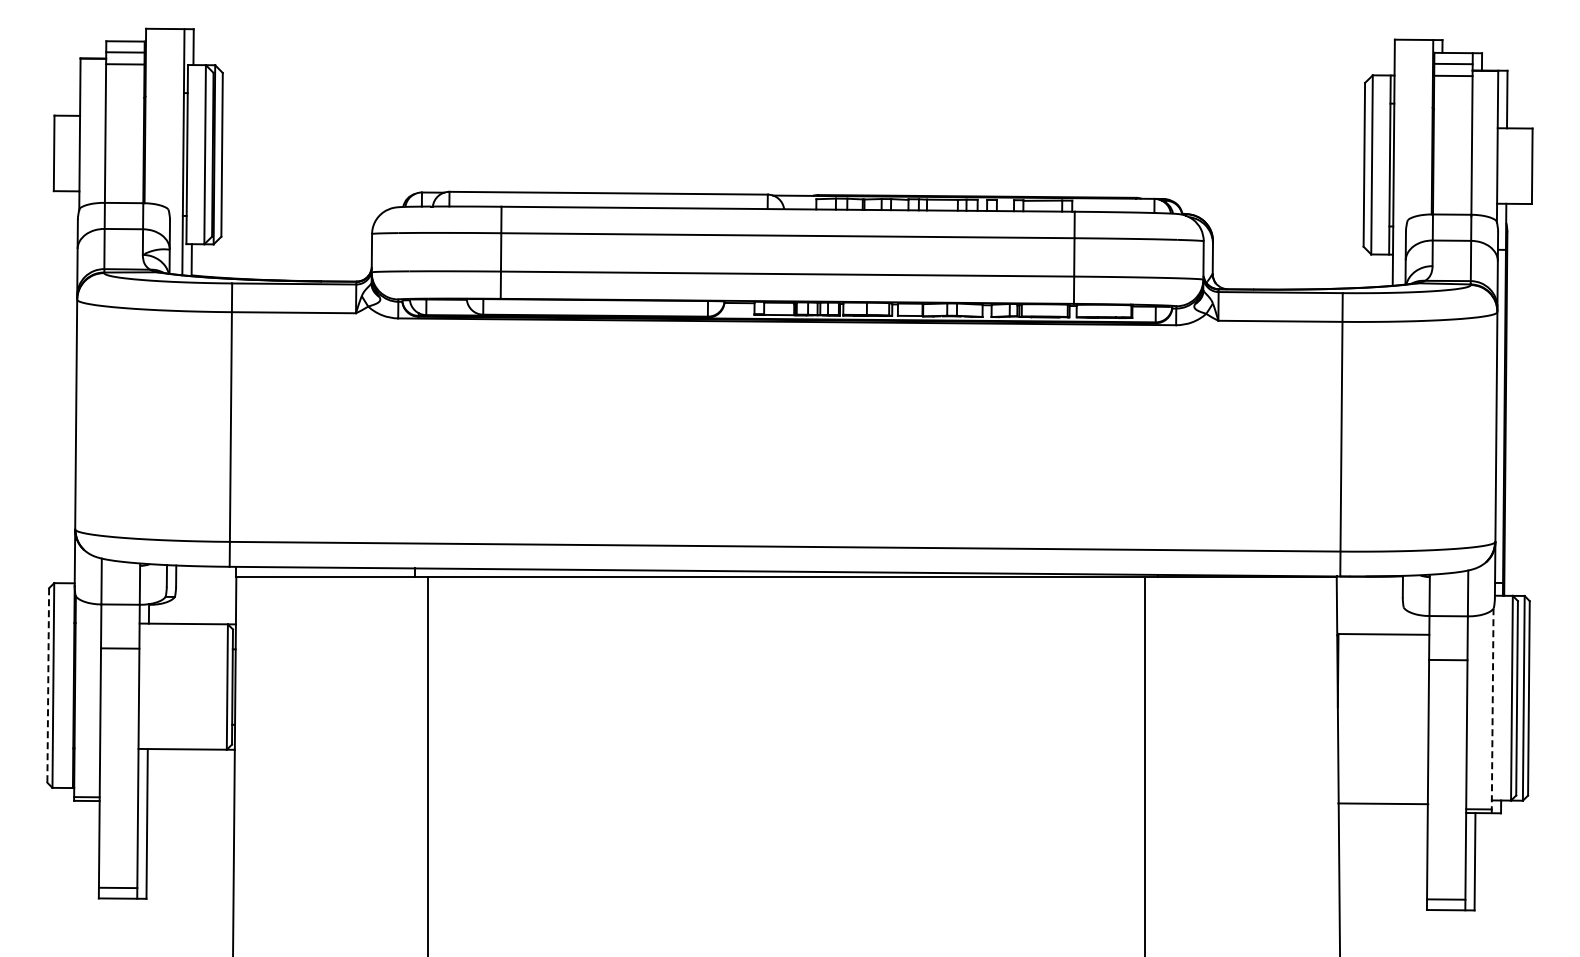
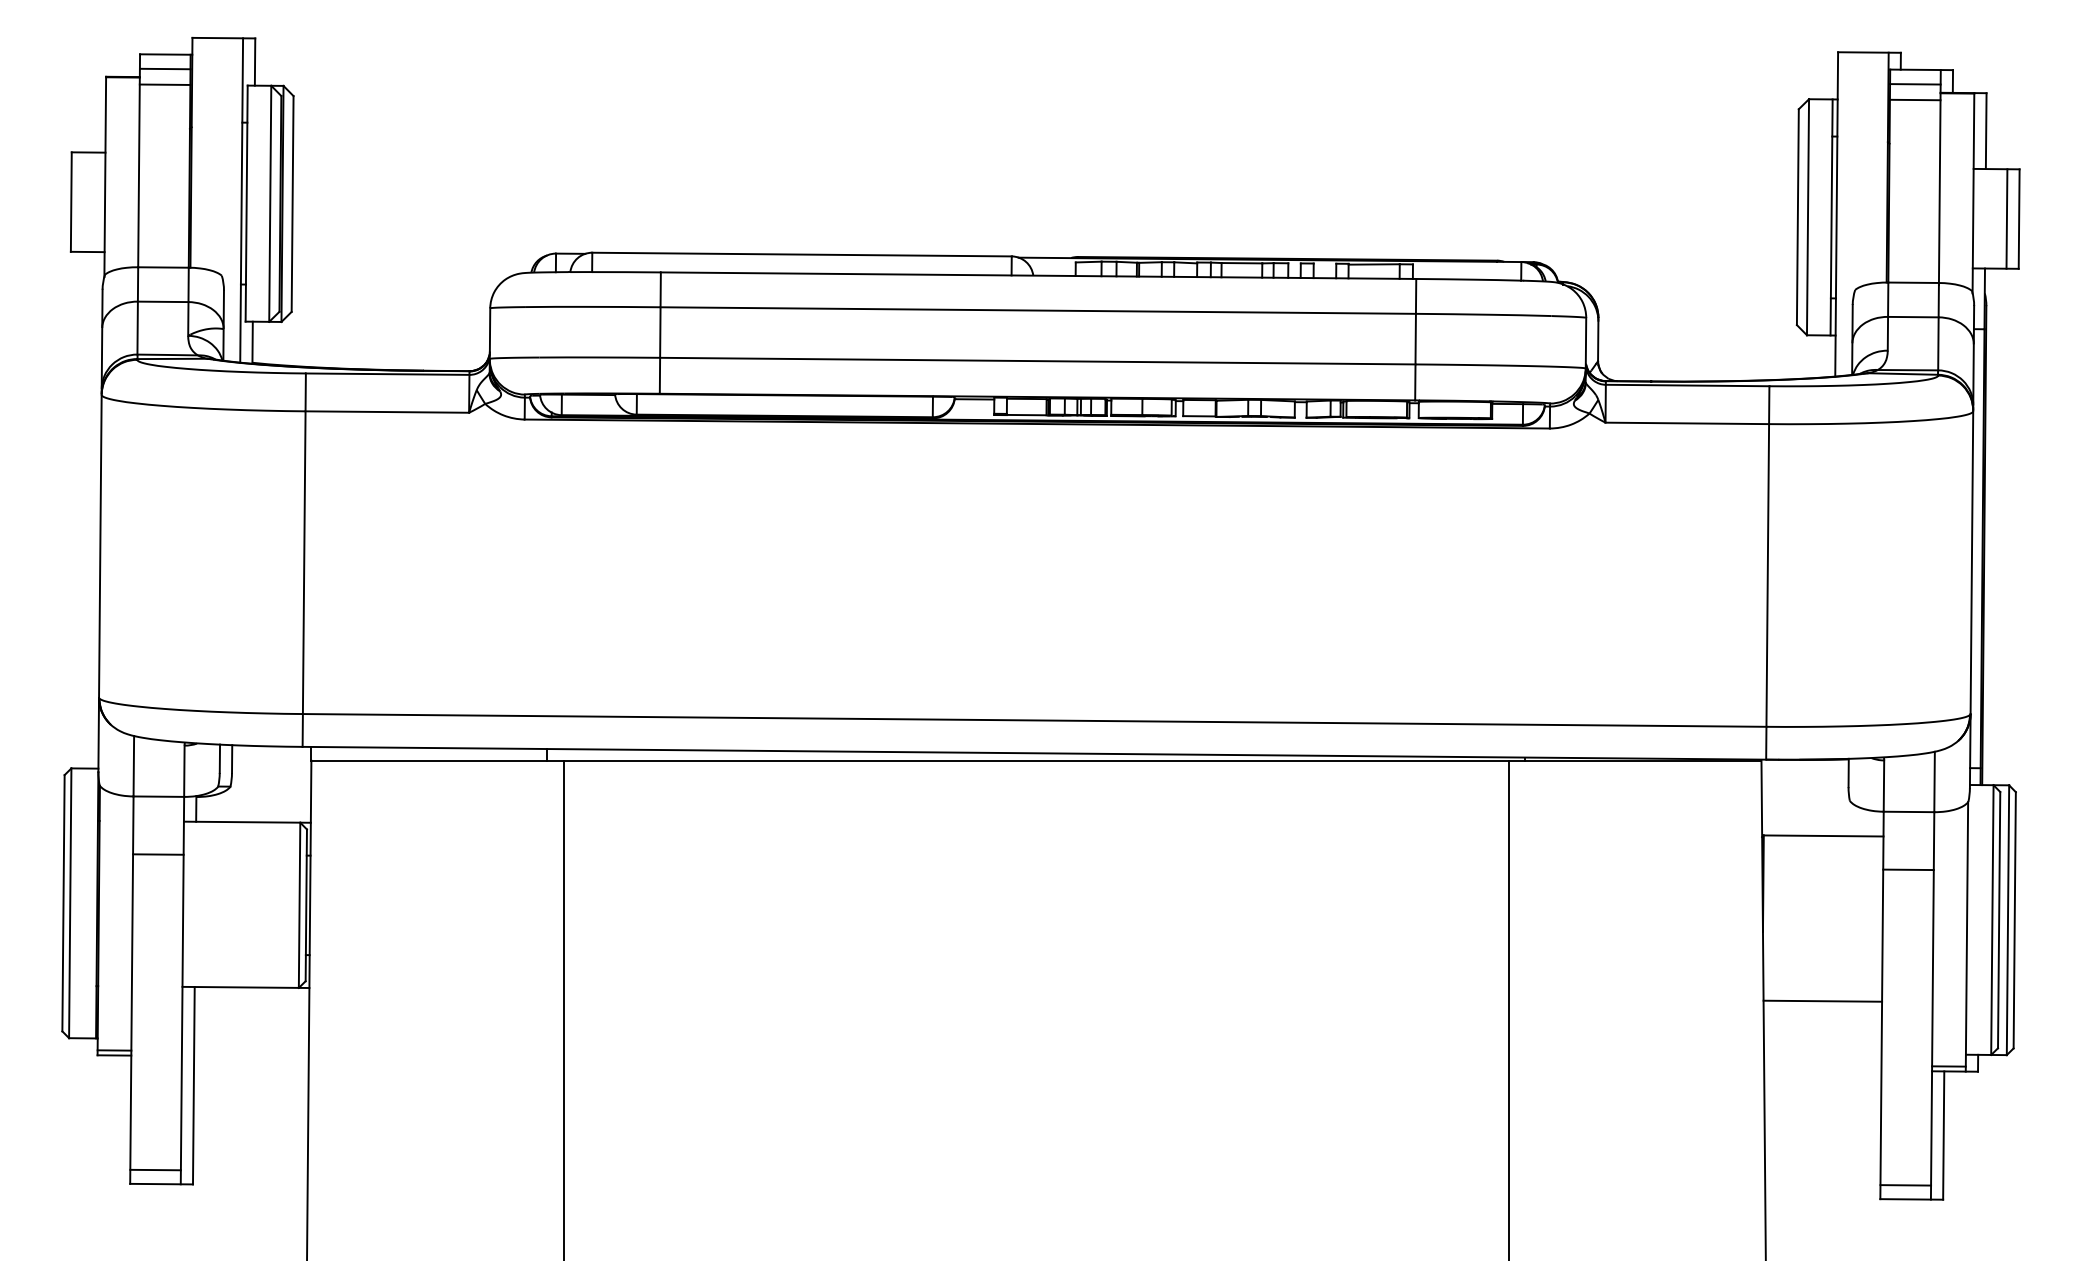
line: (1522, 165) -> (2006, 218), added
line: (48, 685) -> (63, 903), dashed -> solid
line: (1492, 710) -> (1966, 936), dashed -> solid
line: (1383, 803) -> (1823, 1000), moved

